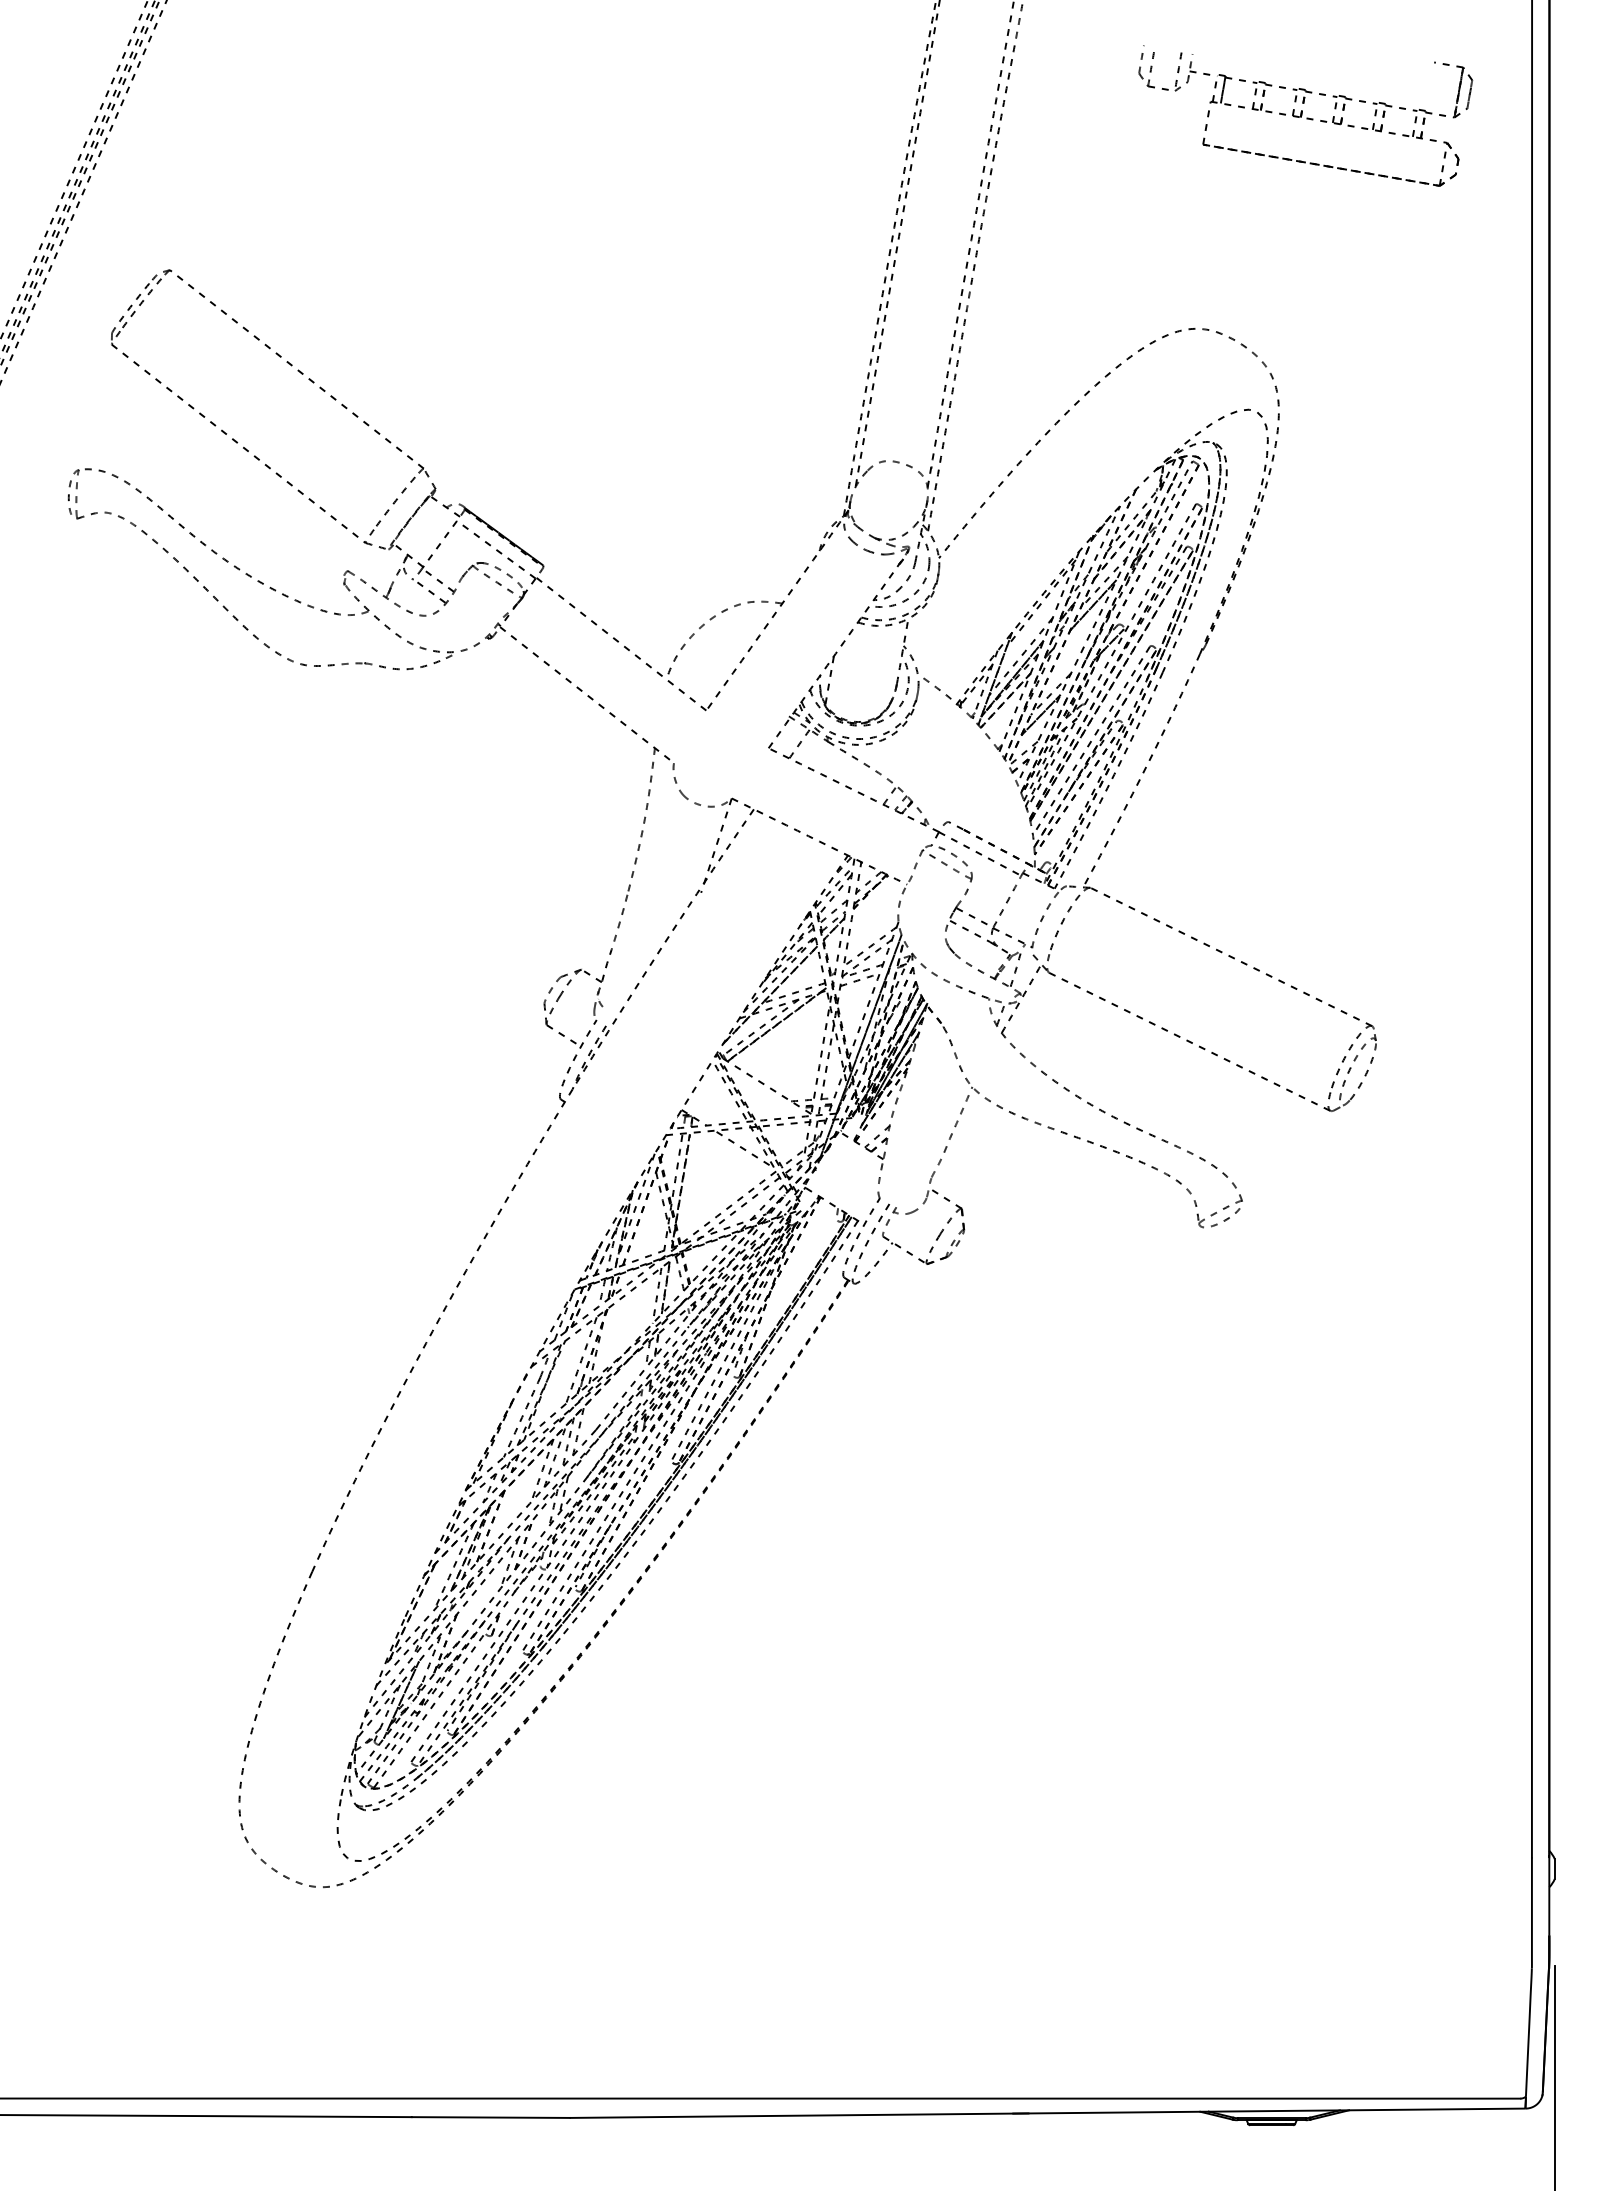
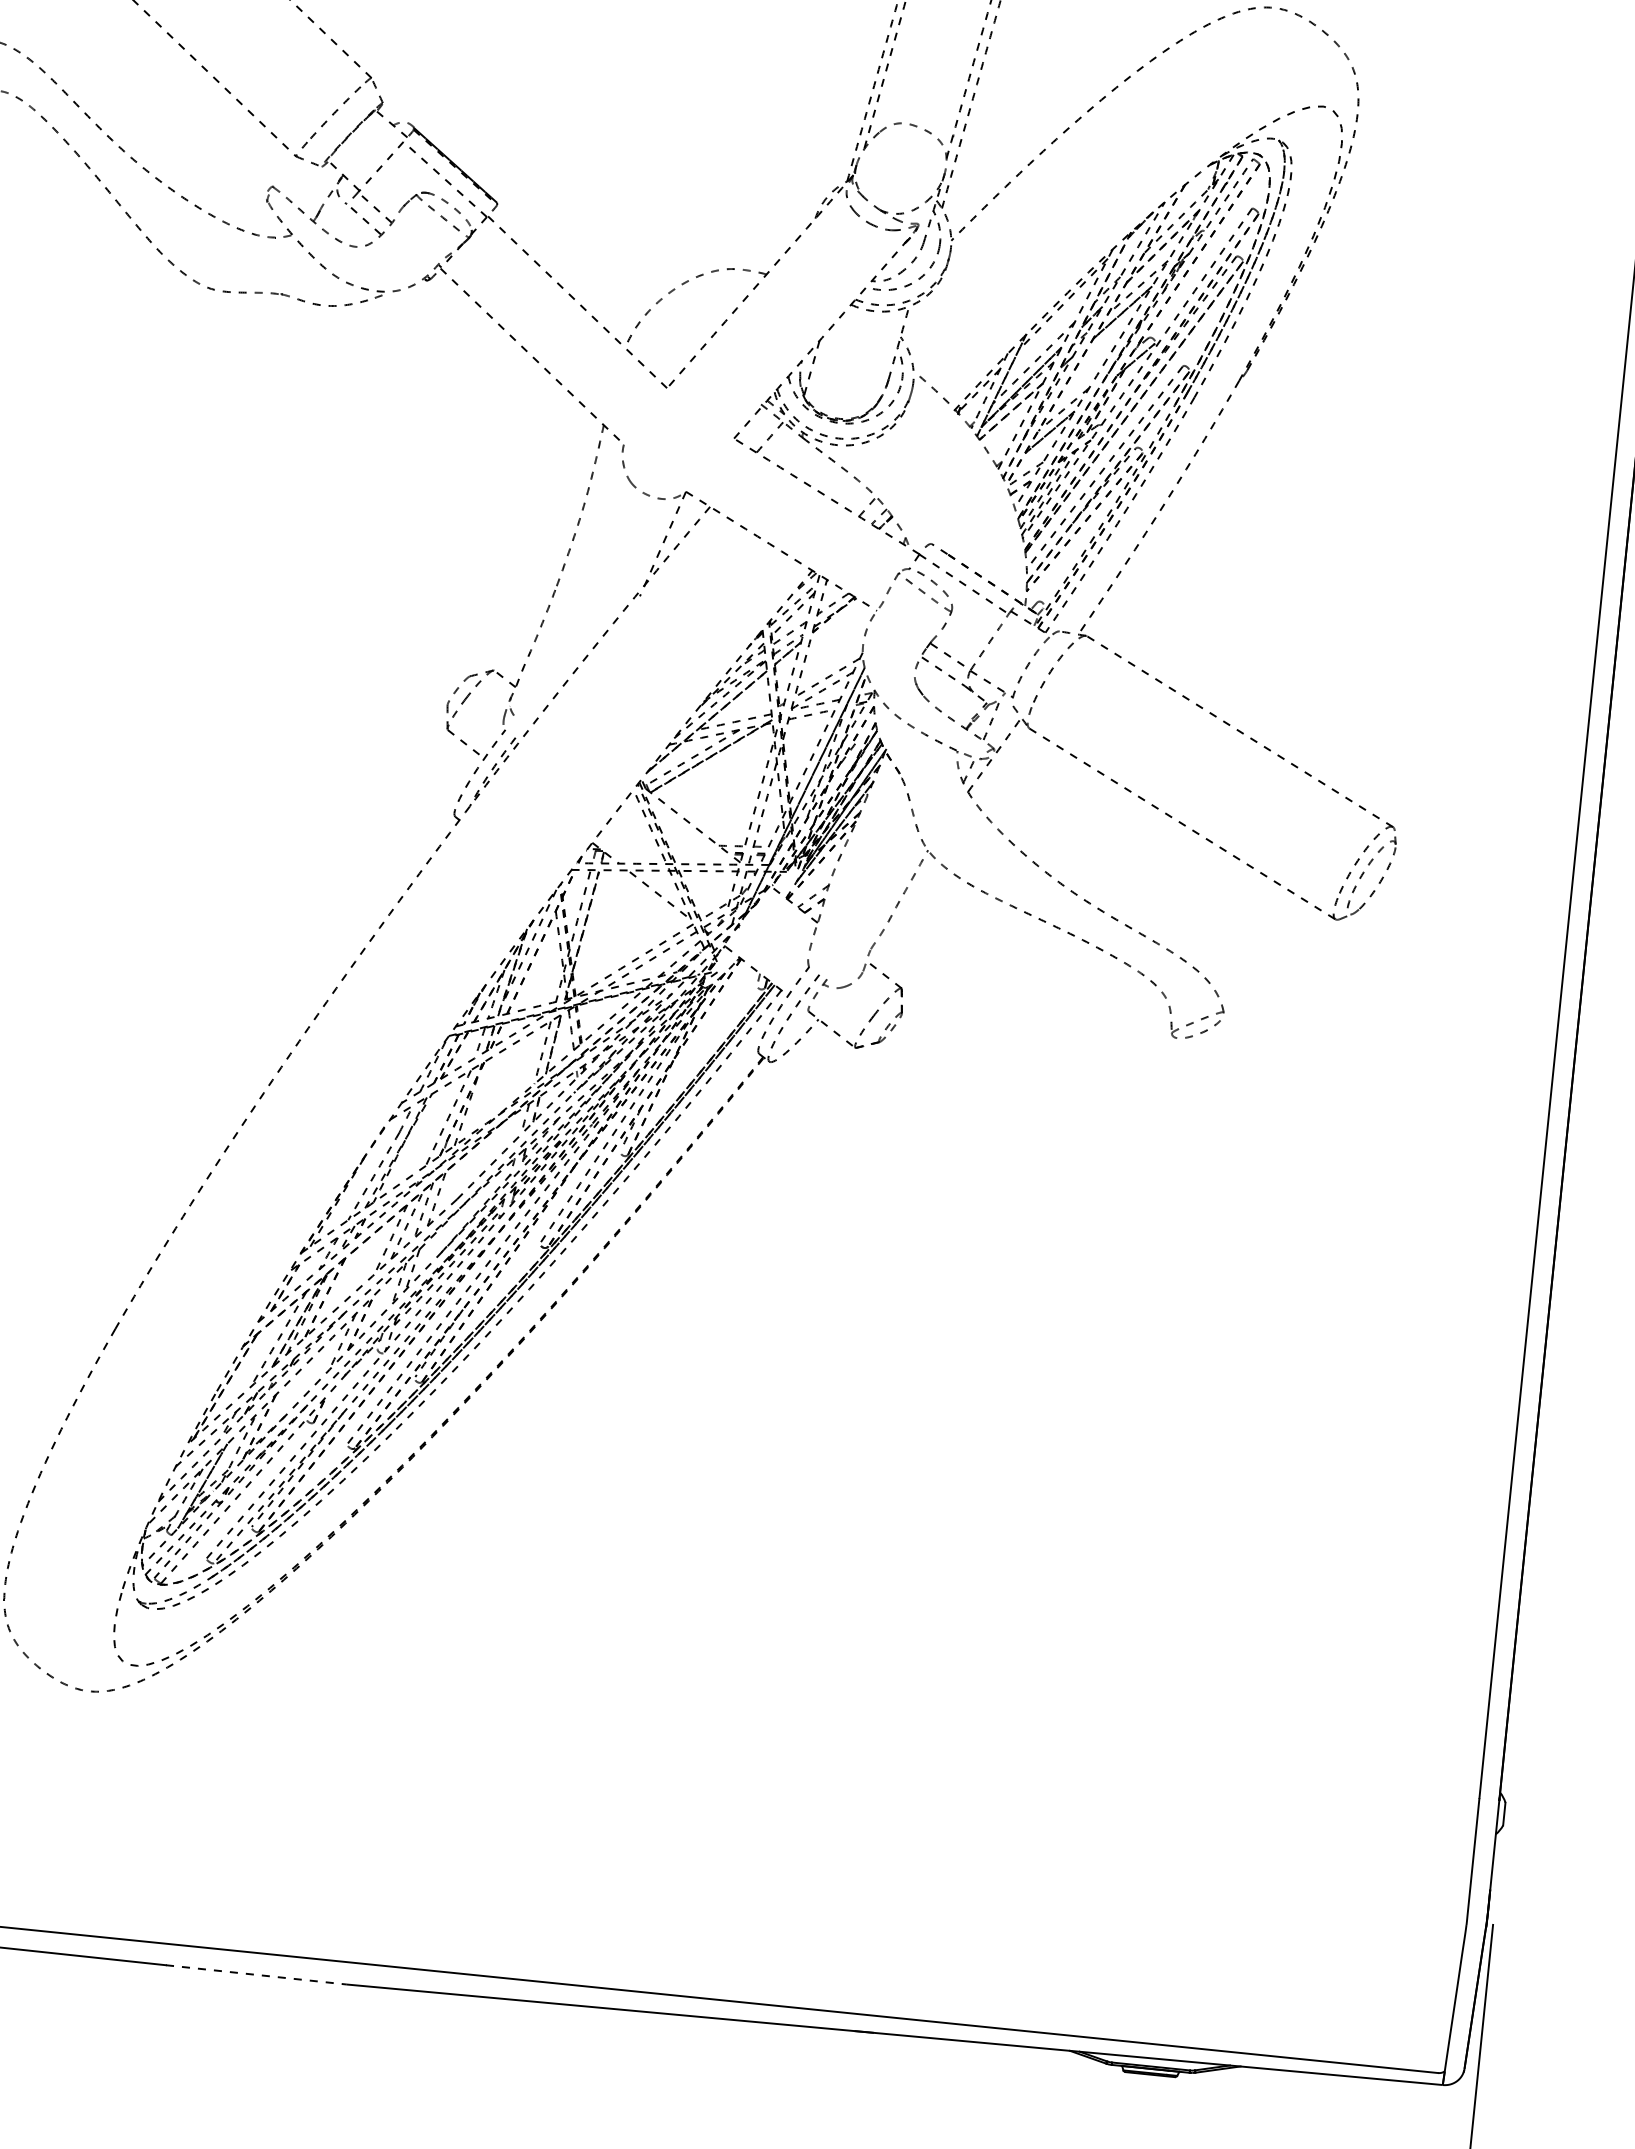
line: (490, 2117) -> (256, 1974), solid -> dashed

